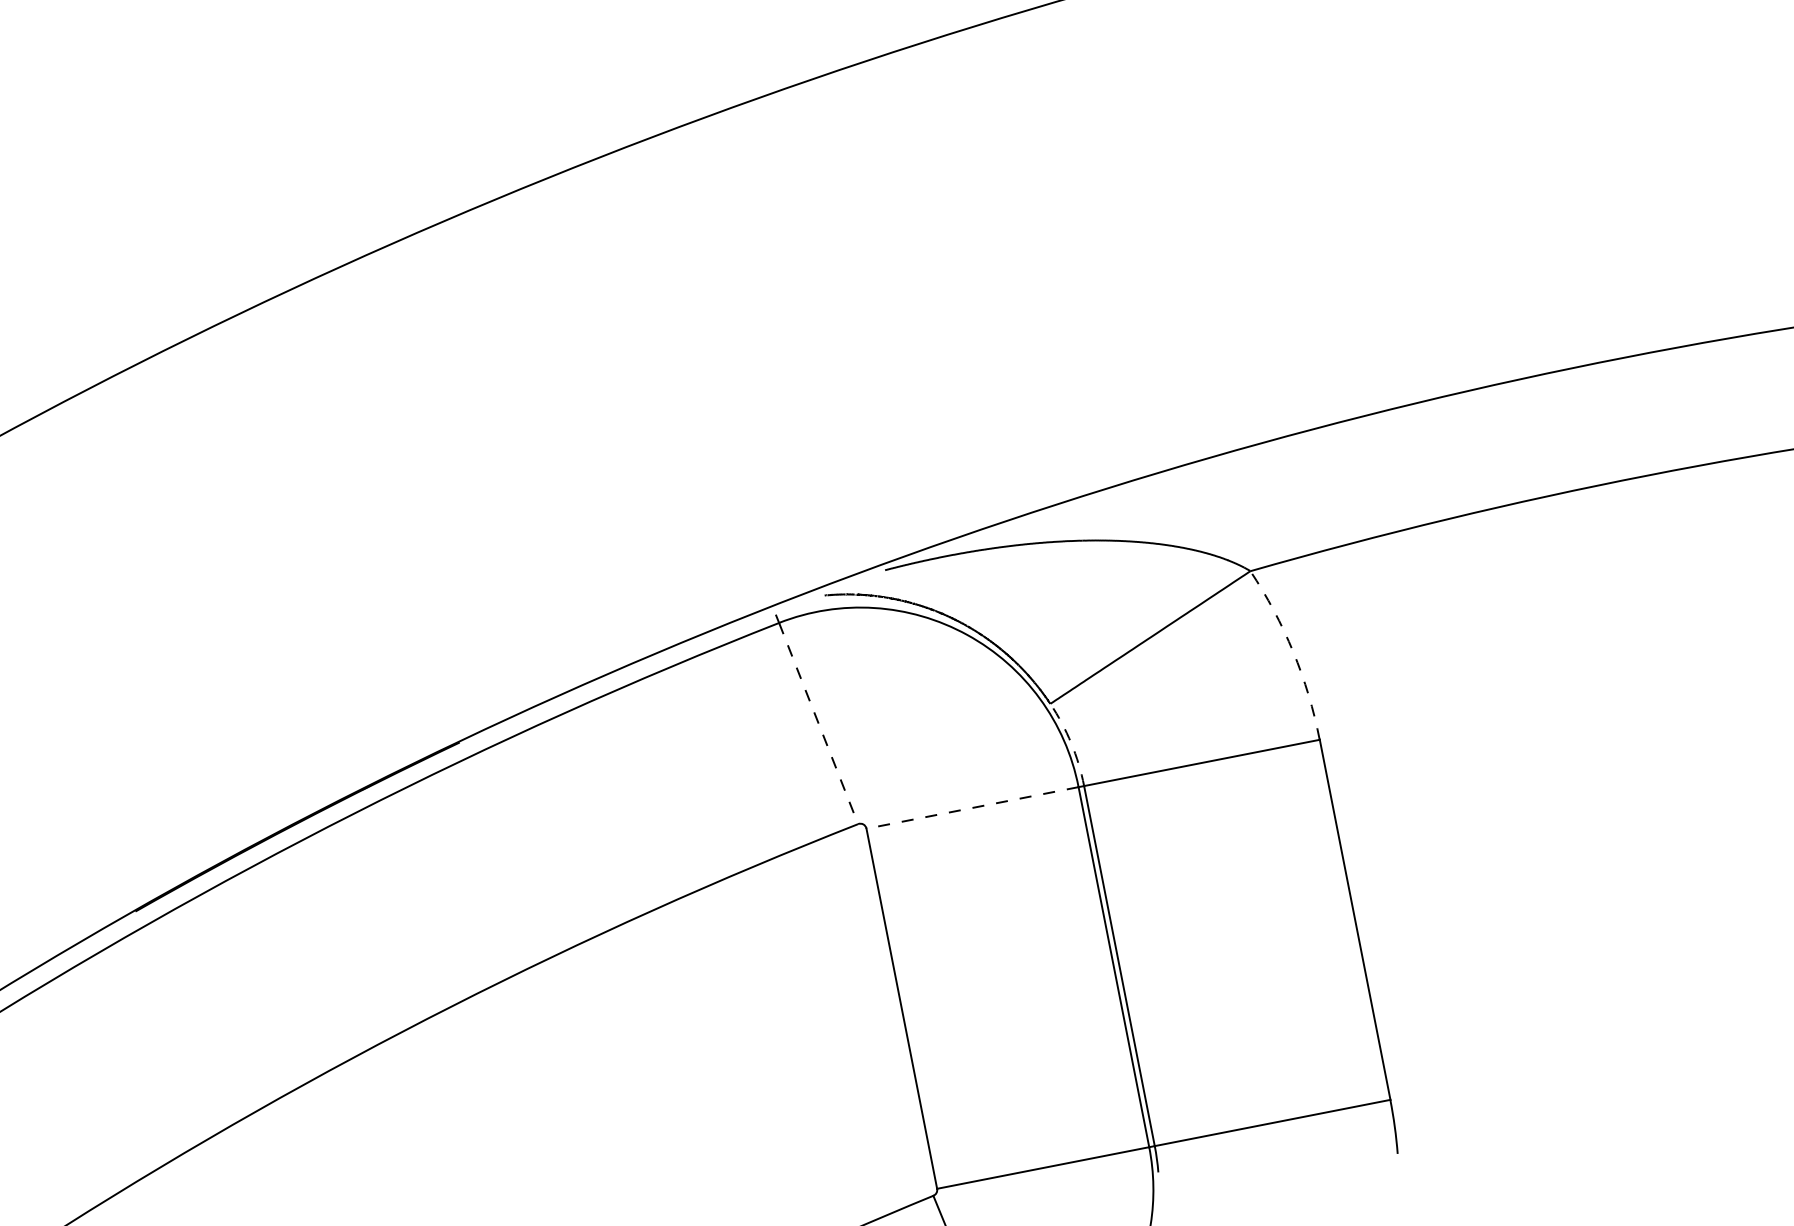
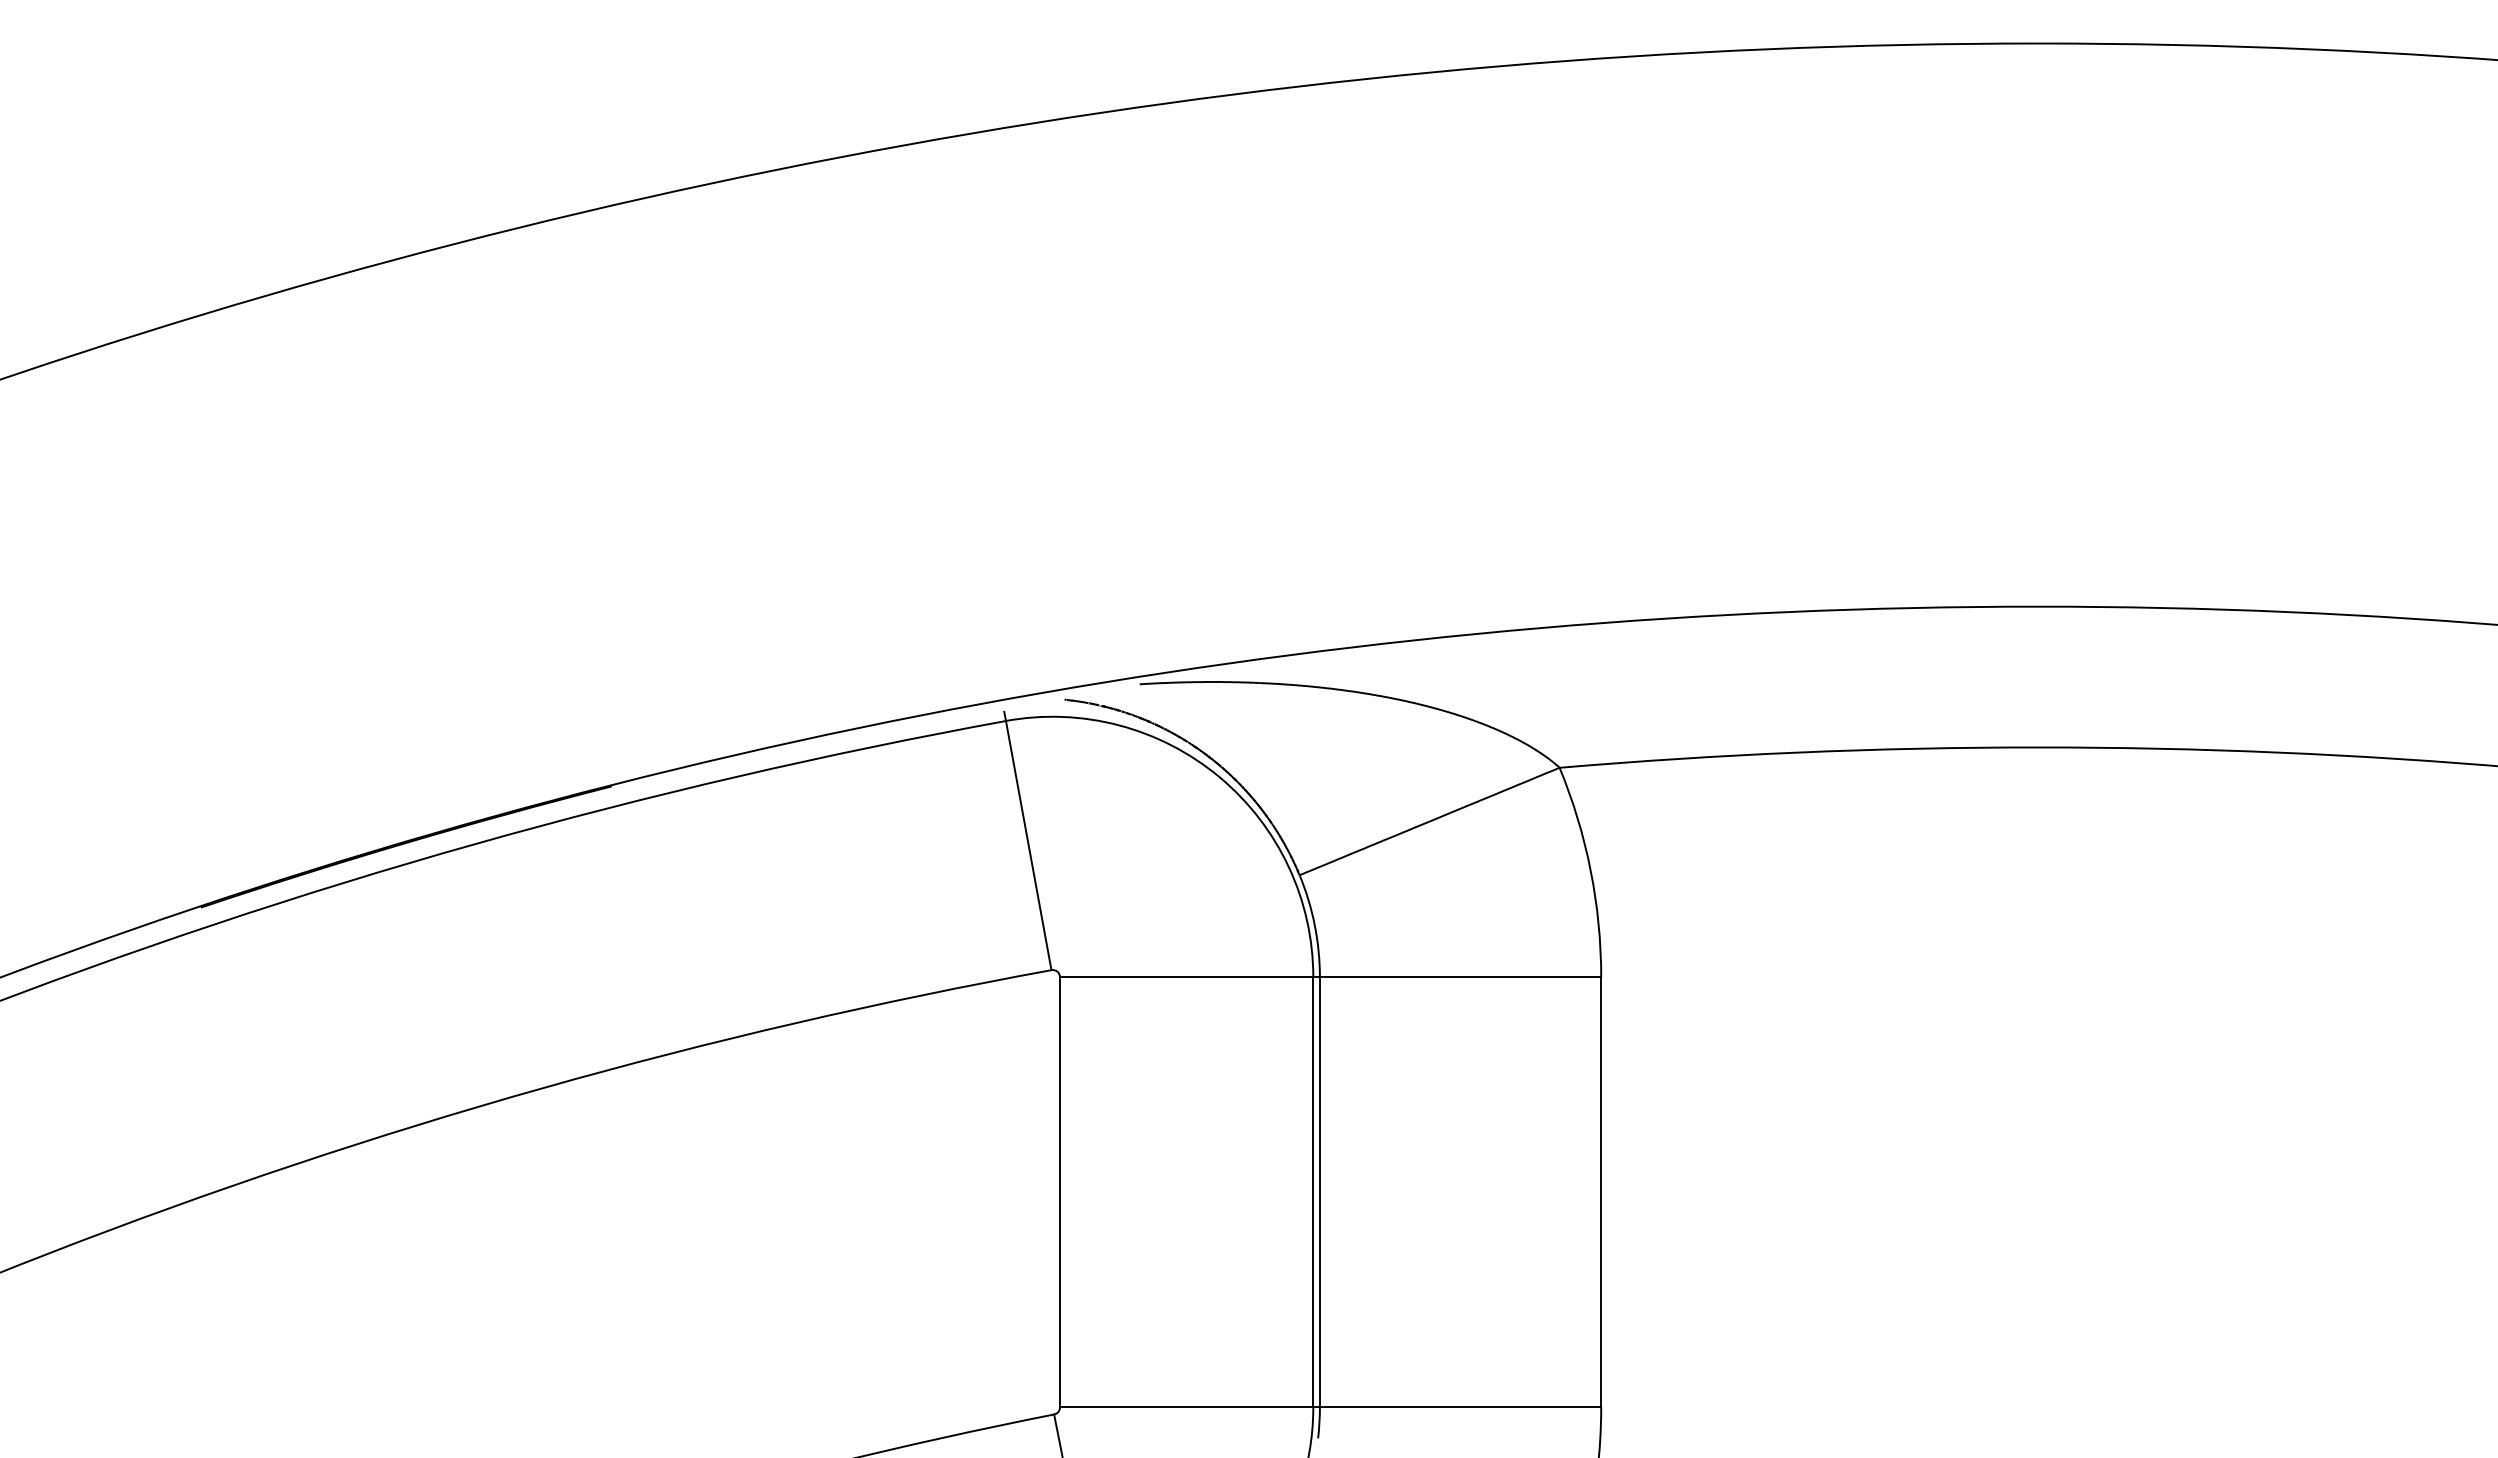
arc: (1293, 652) -> (1590, 870), dashed -> solid
line: (818, 723) -> (1028, 845), dashed -> solid
arc: (1071, 743) -> (1314, 925), dashed -> solid
line: (972, 808) -> (1186, 977), dashed -> solid

